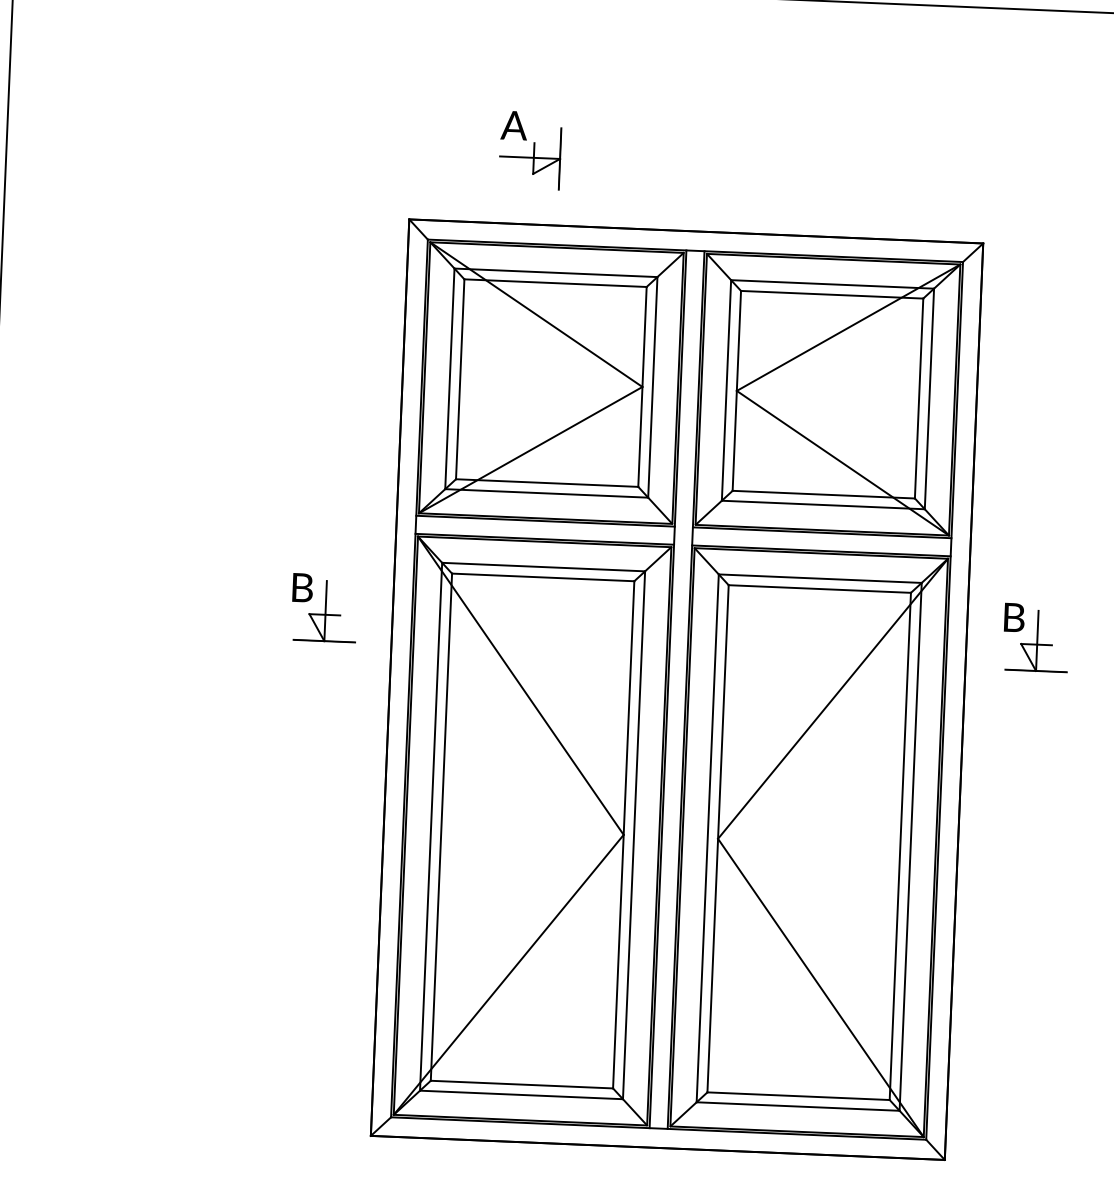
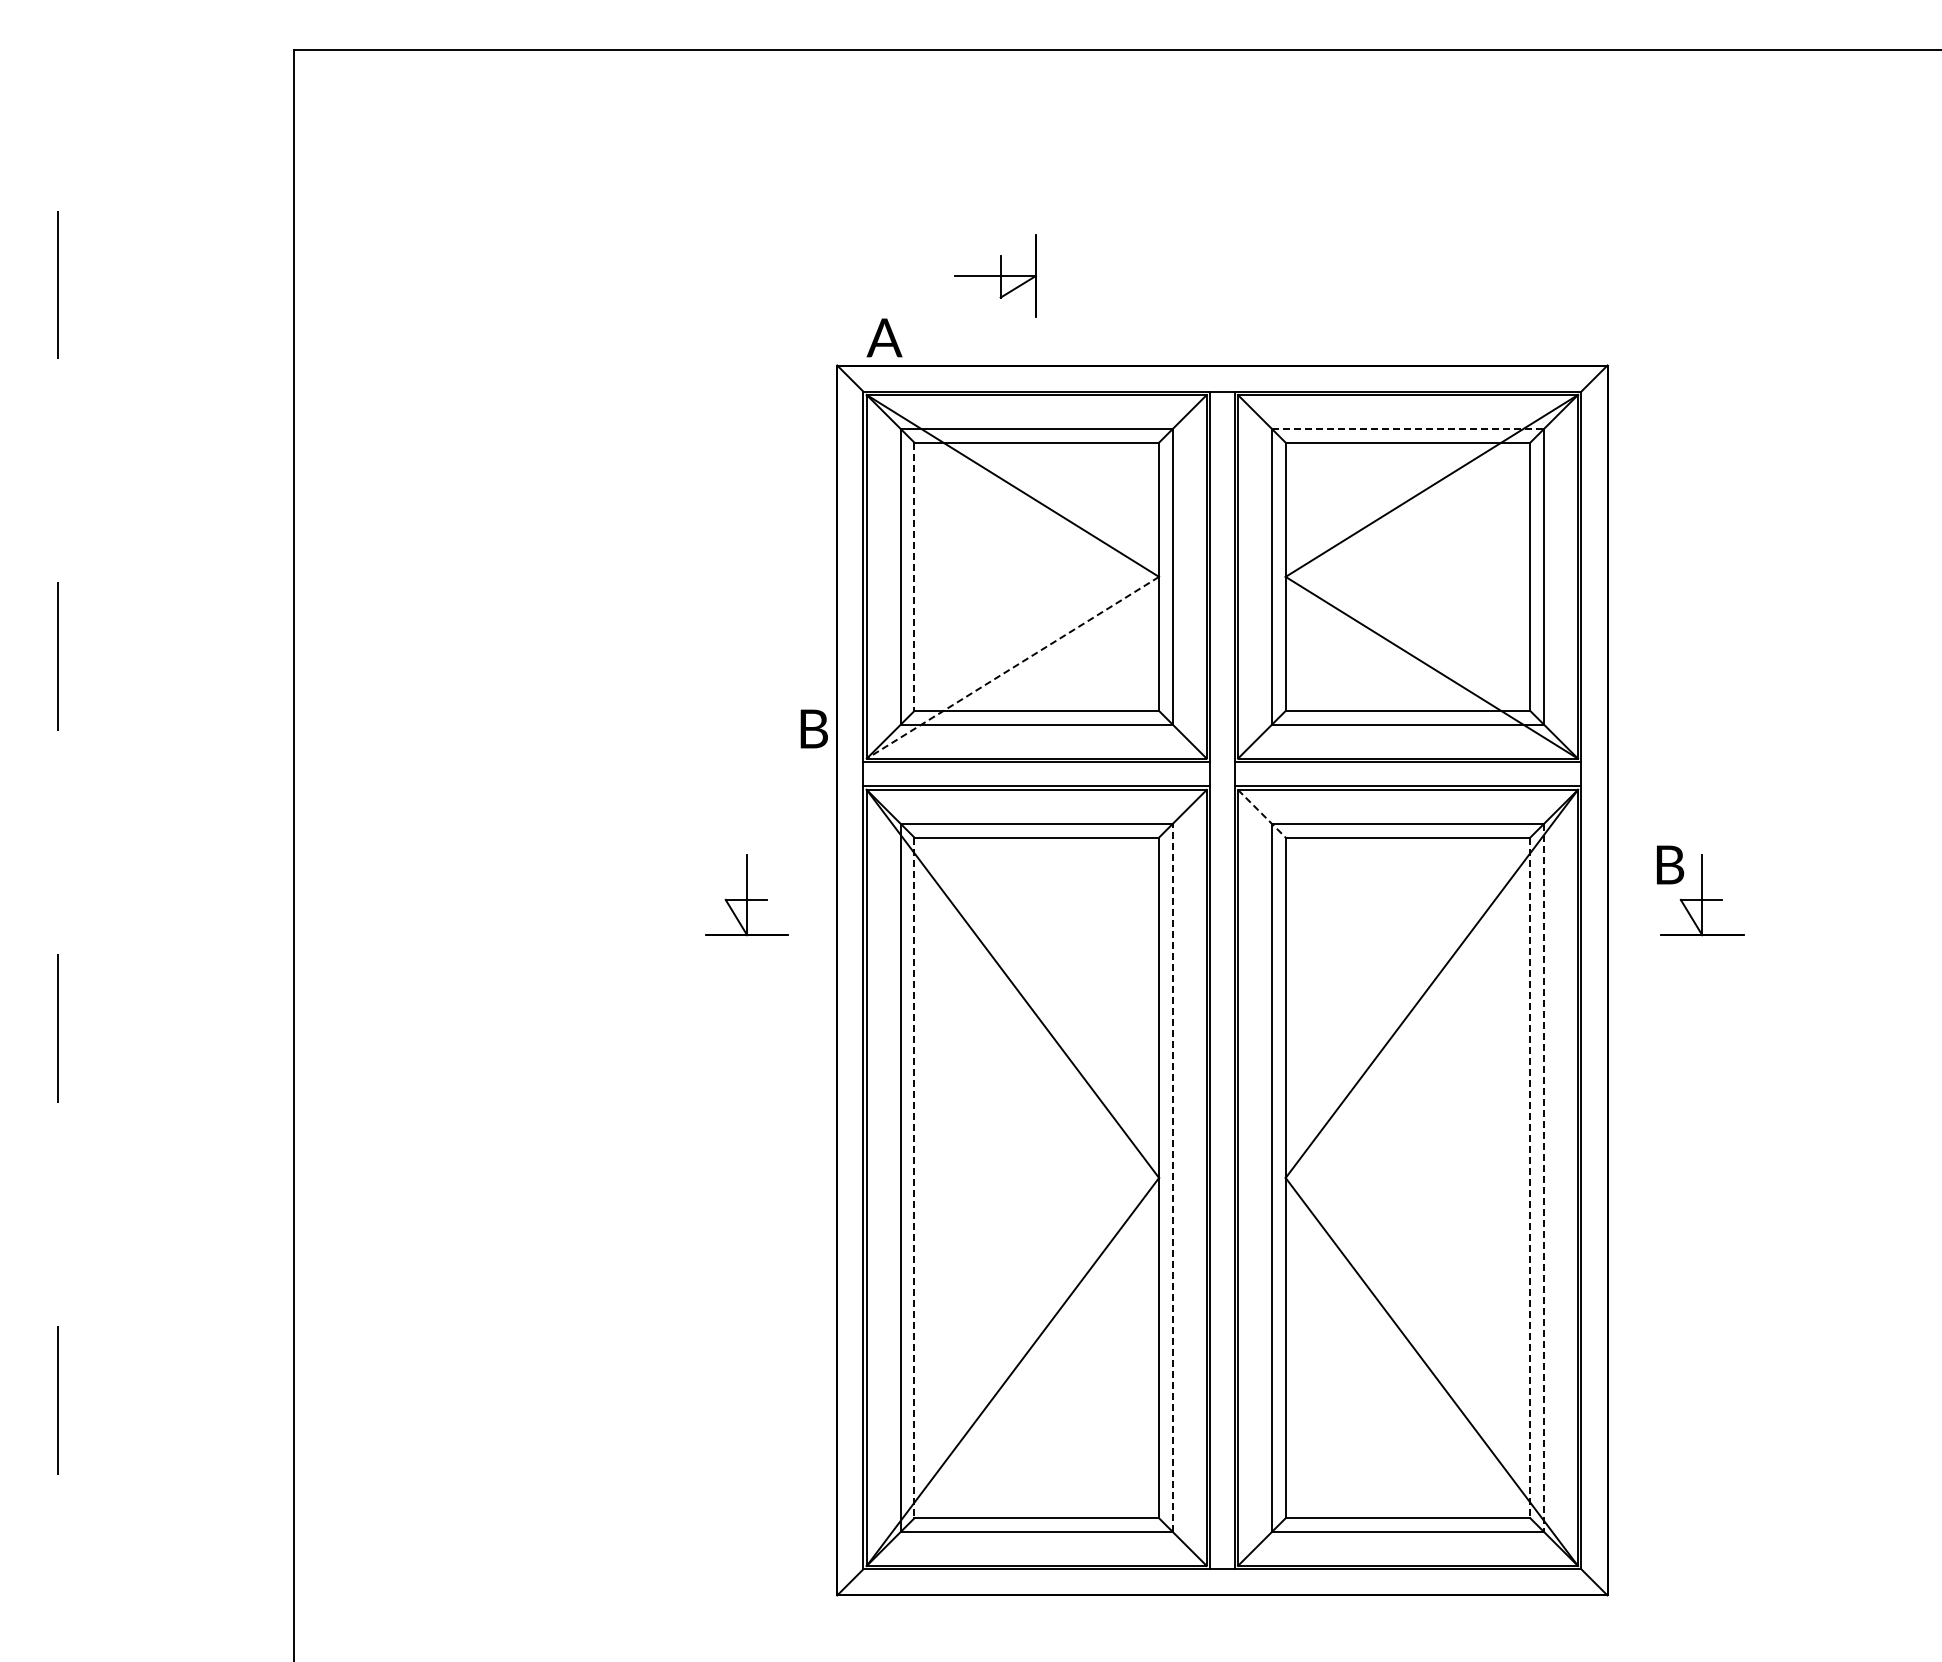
text: (514, 125) -> (884, 337), moved
line: (832, 284) -> (1408, 428), solid -> dashed
line: (460, 379) -> (914, 577), solid -> dashed
line: (530, 450) -> (1012, 668), solid -> dashed
line: (711, 566) -> (1261, 813), solid -> dashed
text: (302, 587) -> (813, 728), moved
line: (441, 827) -> (914, 1178), solid -> dashed
line: (633, 834) -> (1172, 1177), solid -> dashed
line: (900, 846) -> (1530, 1178), solid -> dashed
line: (910, 847) -> (1544, 1178), solid -> dashed

